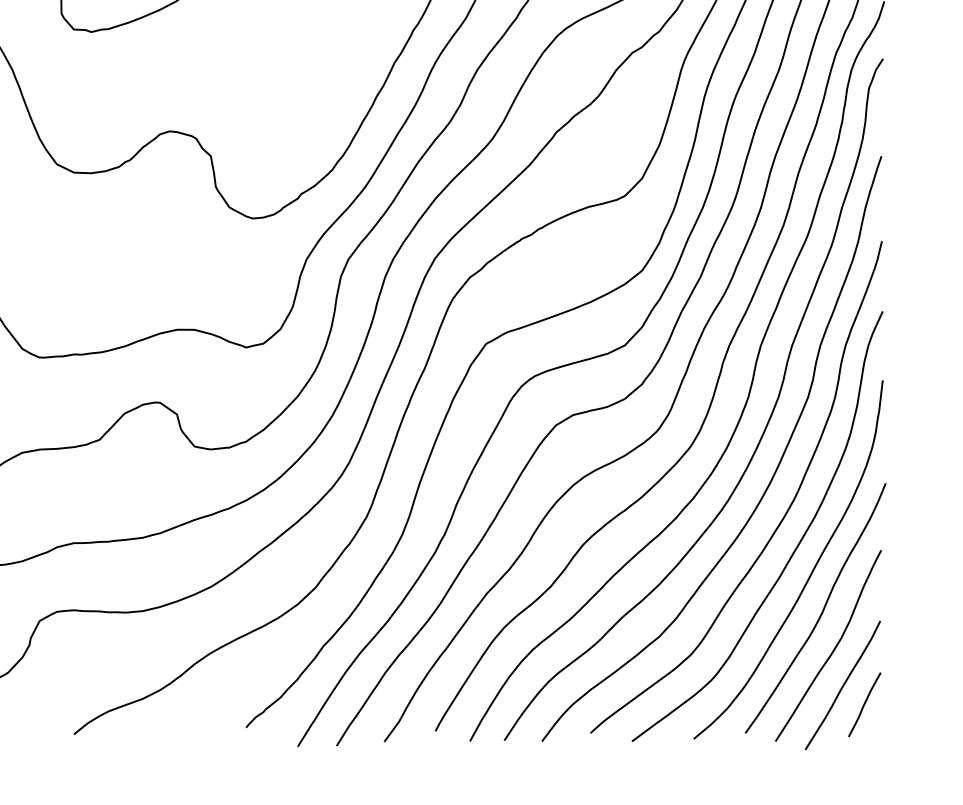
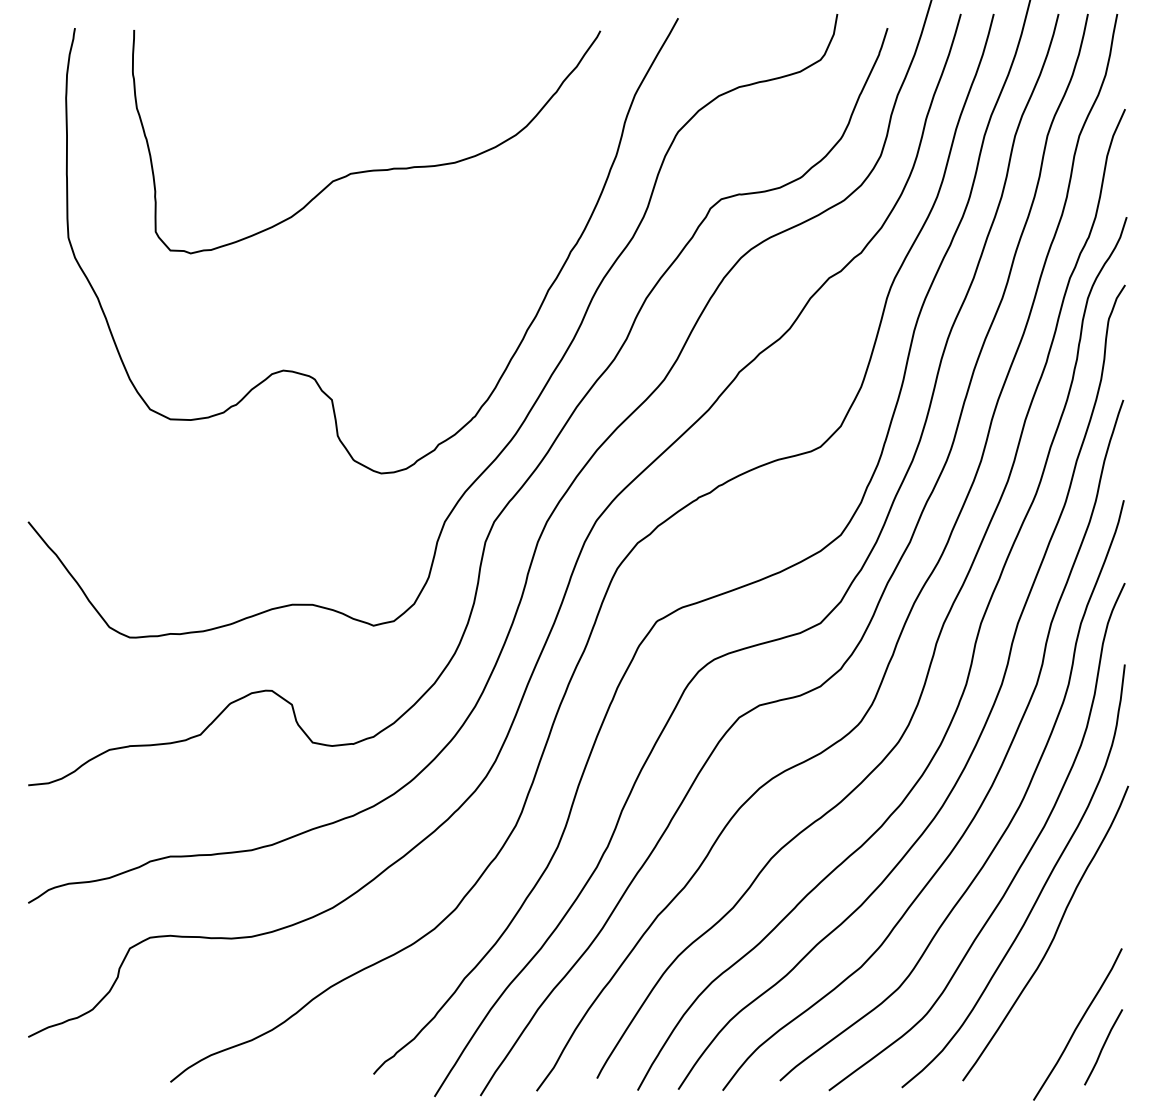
curve: (834, 648) -> (1067, 980), removed

